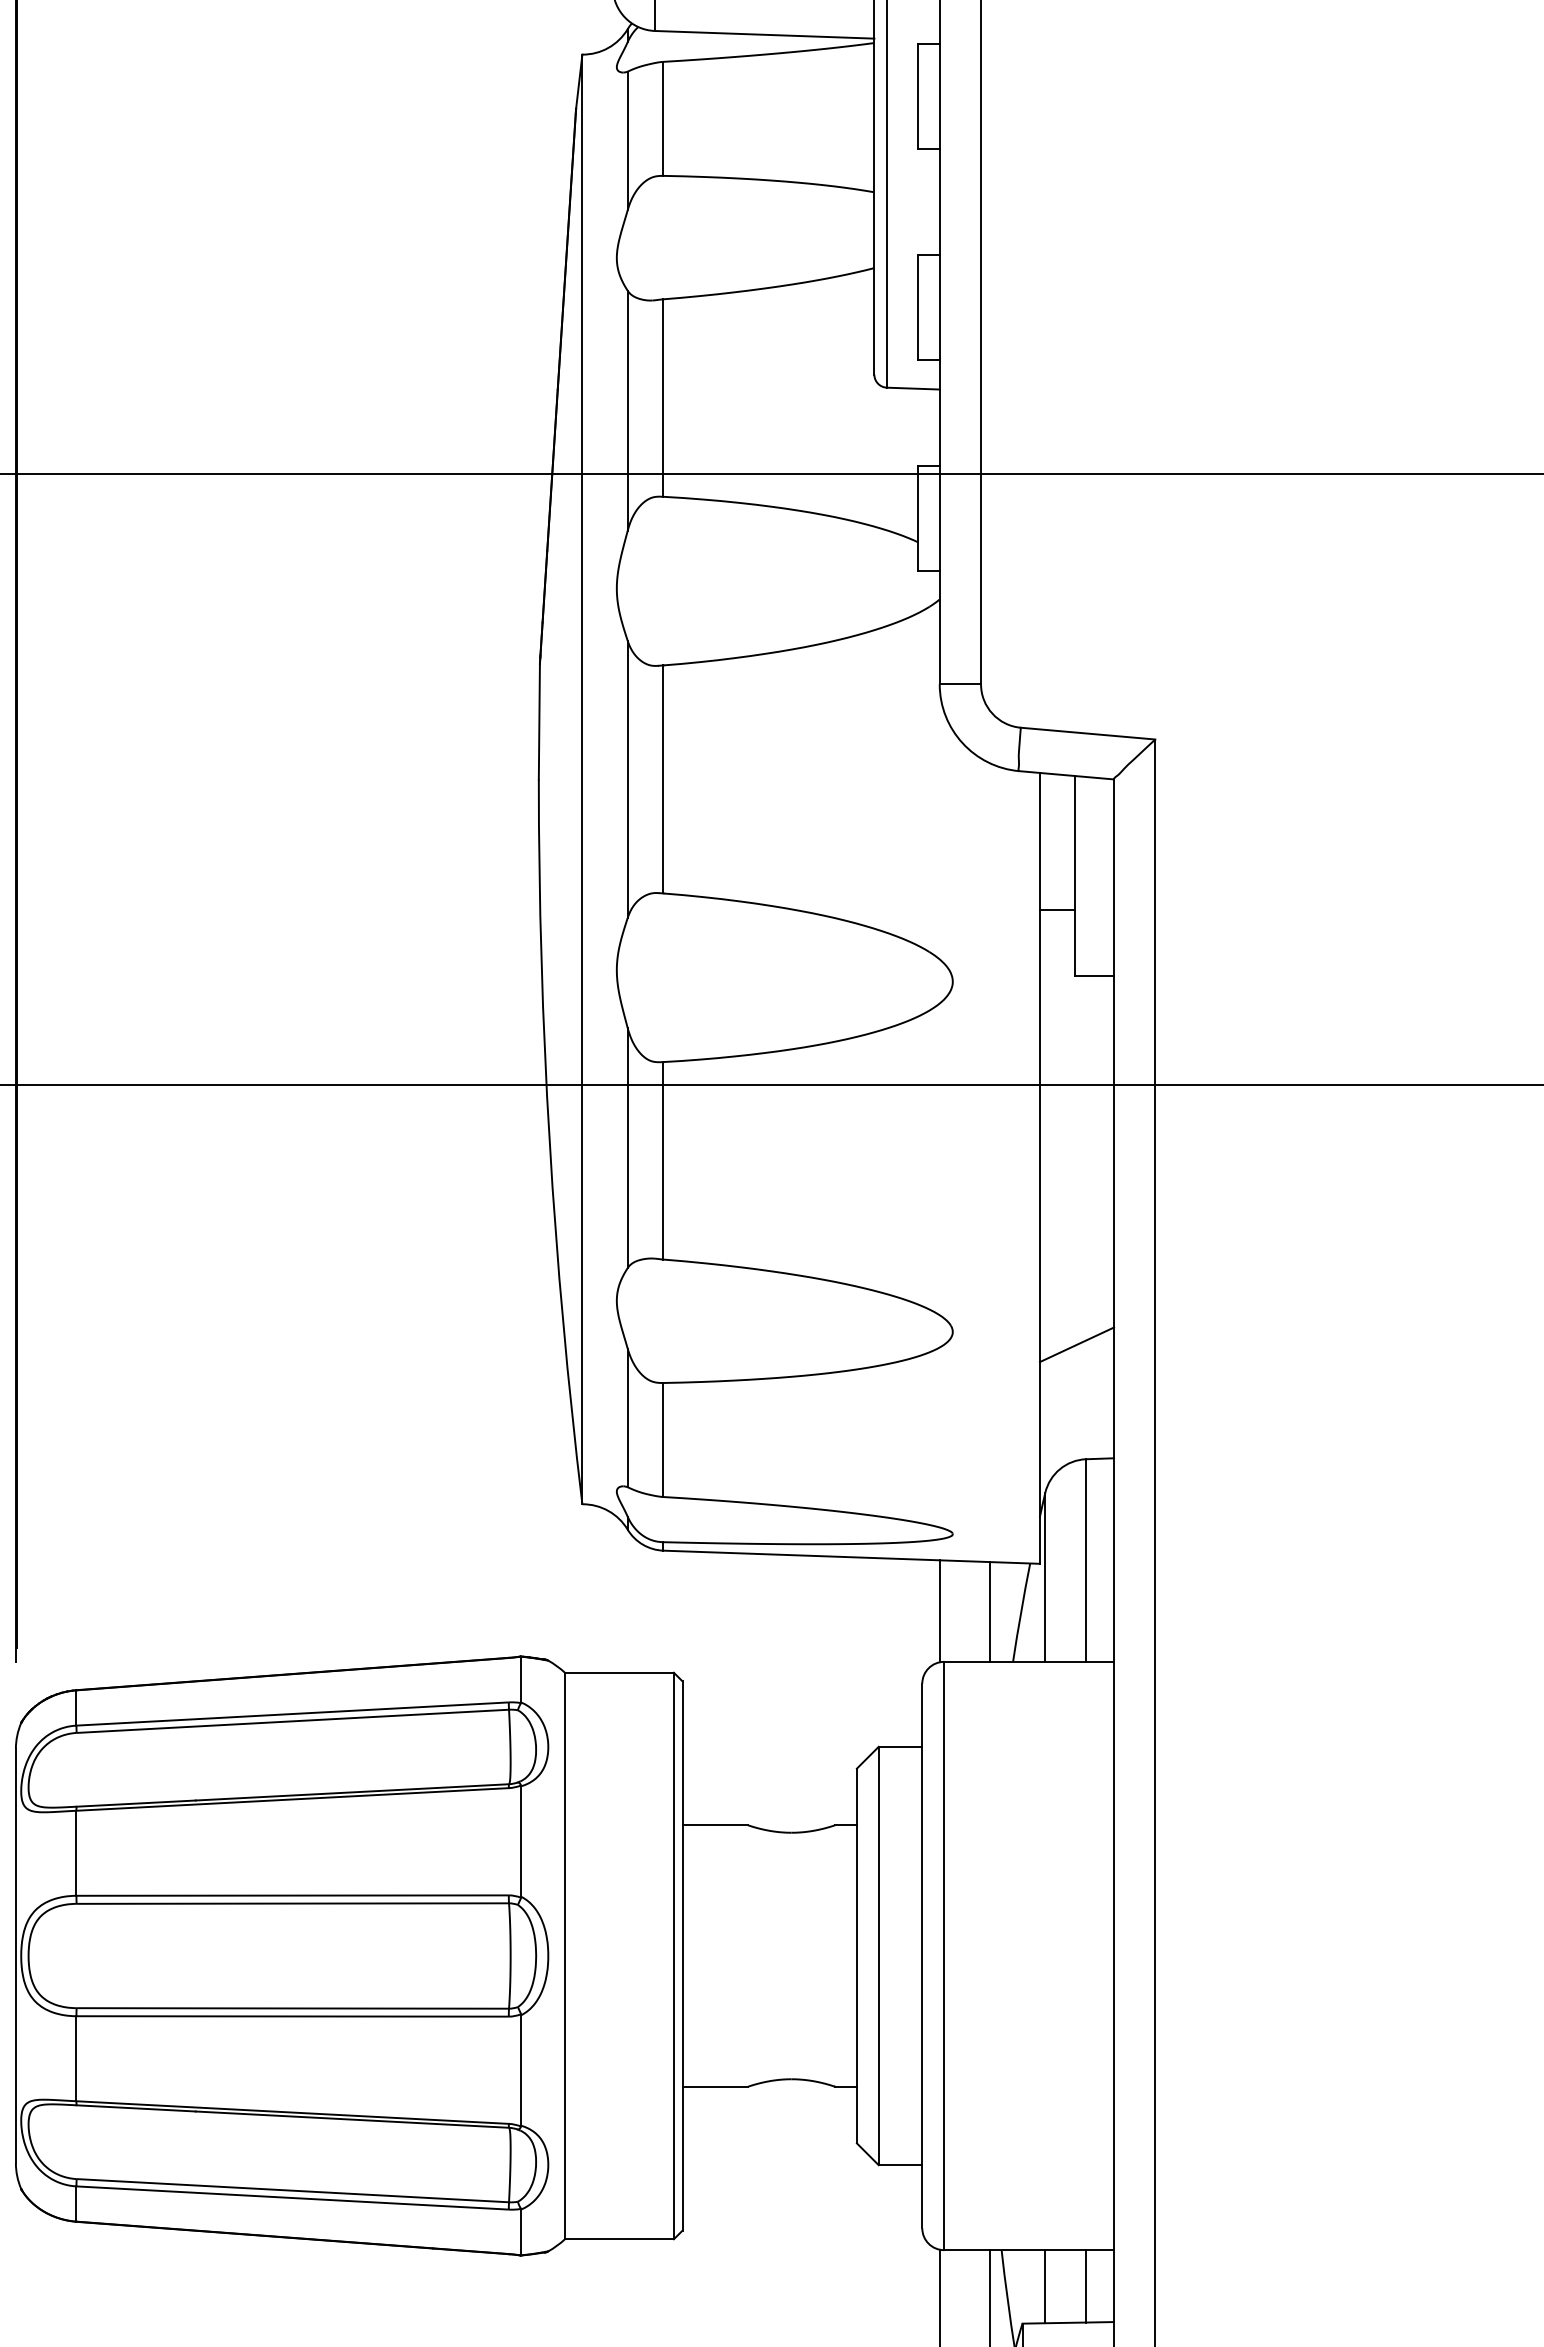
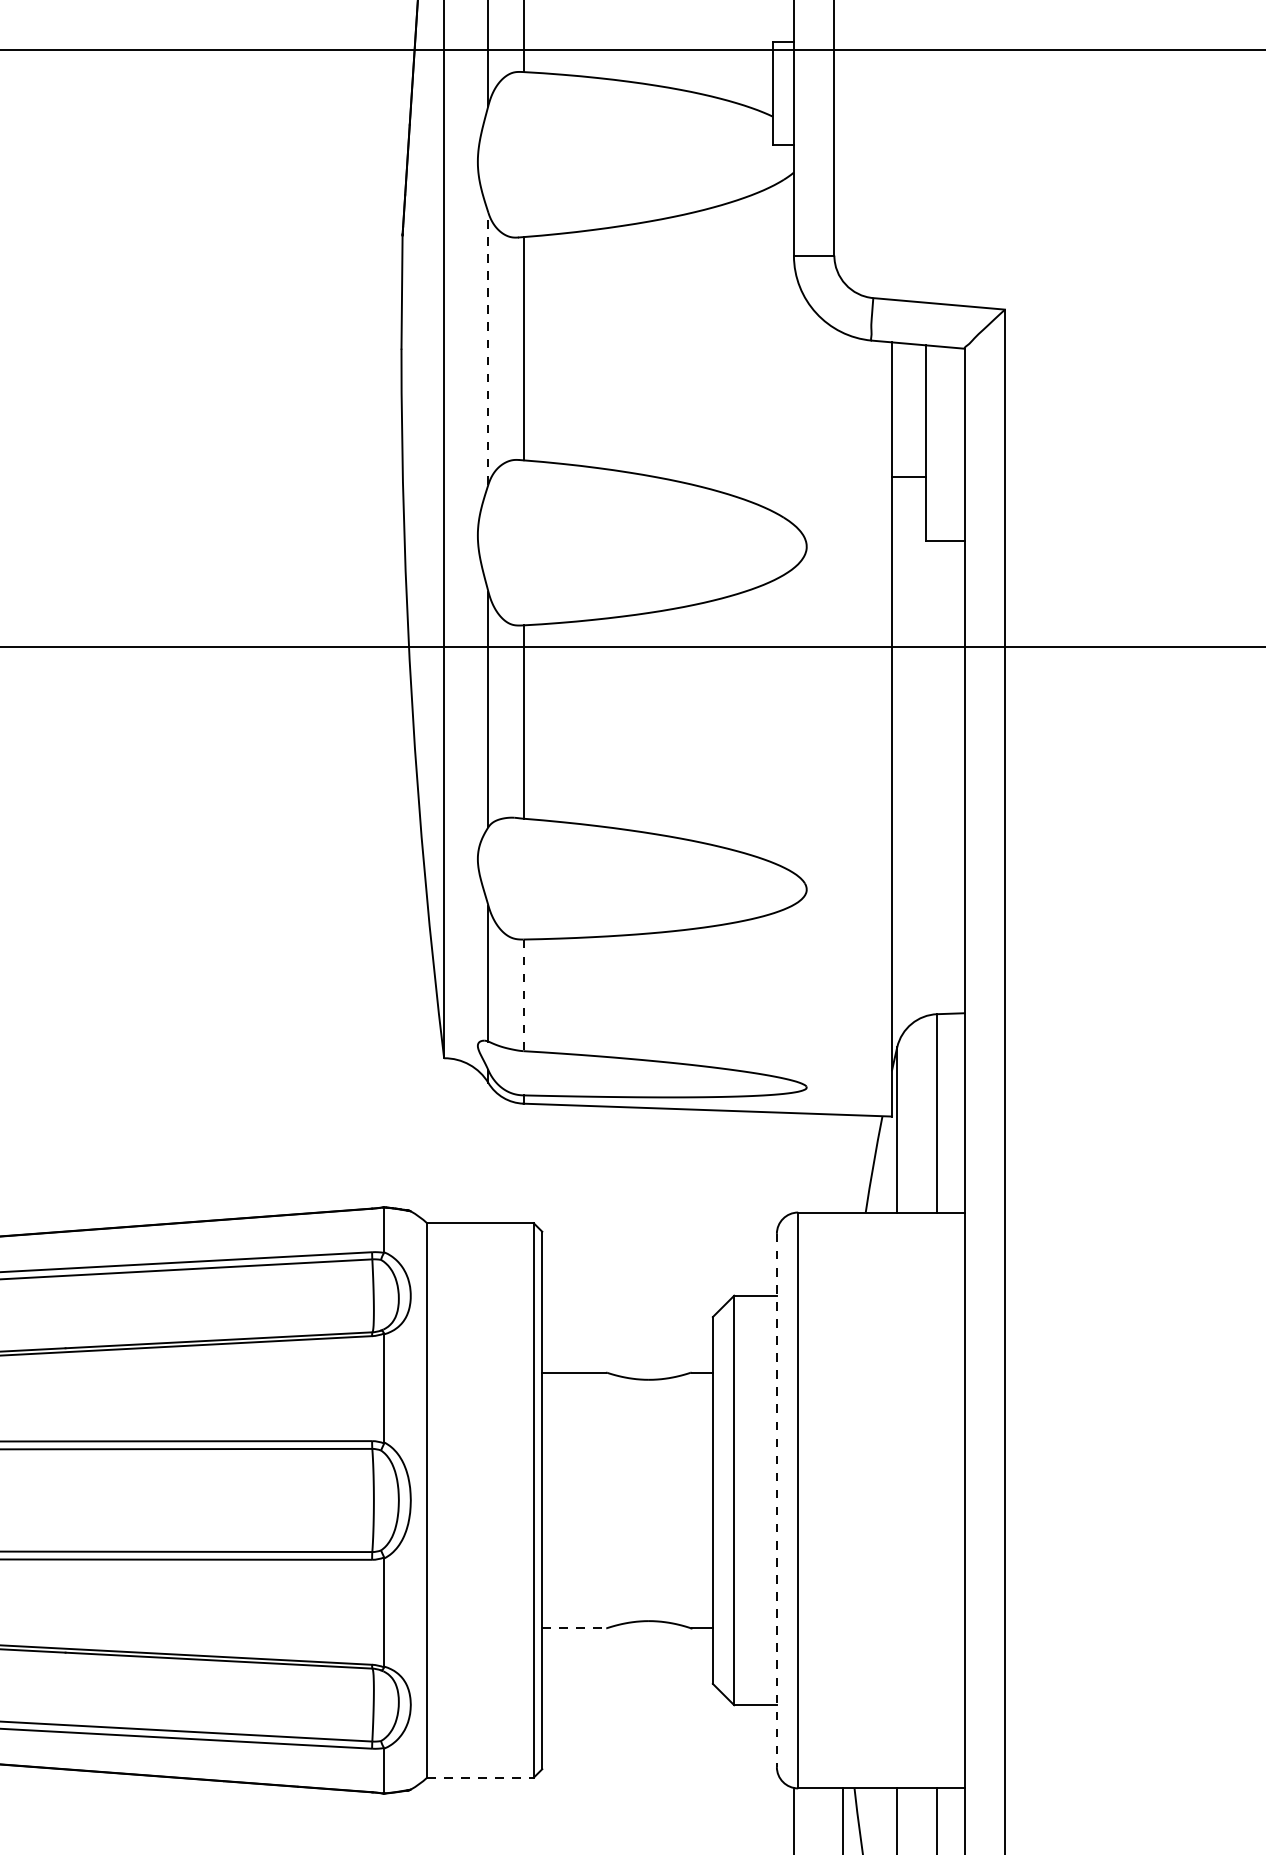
line: (627, 779) -> (488, 348), solid -> dashed
line: (1076, 1344) -> (927, 901), removed
line: (663, 1440) -> (523, 995), solid -> dashed
line: (939, 1610) -> (793, 1162), removed
line: (990, 1611) -> (843, 1163), removed
line: (922, 1956) -> (777, 1500), solid -> dashed
line: (715, 2086) -> (574, 1628), solid -> dashed
line: (619, 2239) -> (480, 1777), solid -> dashed

